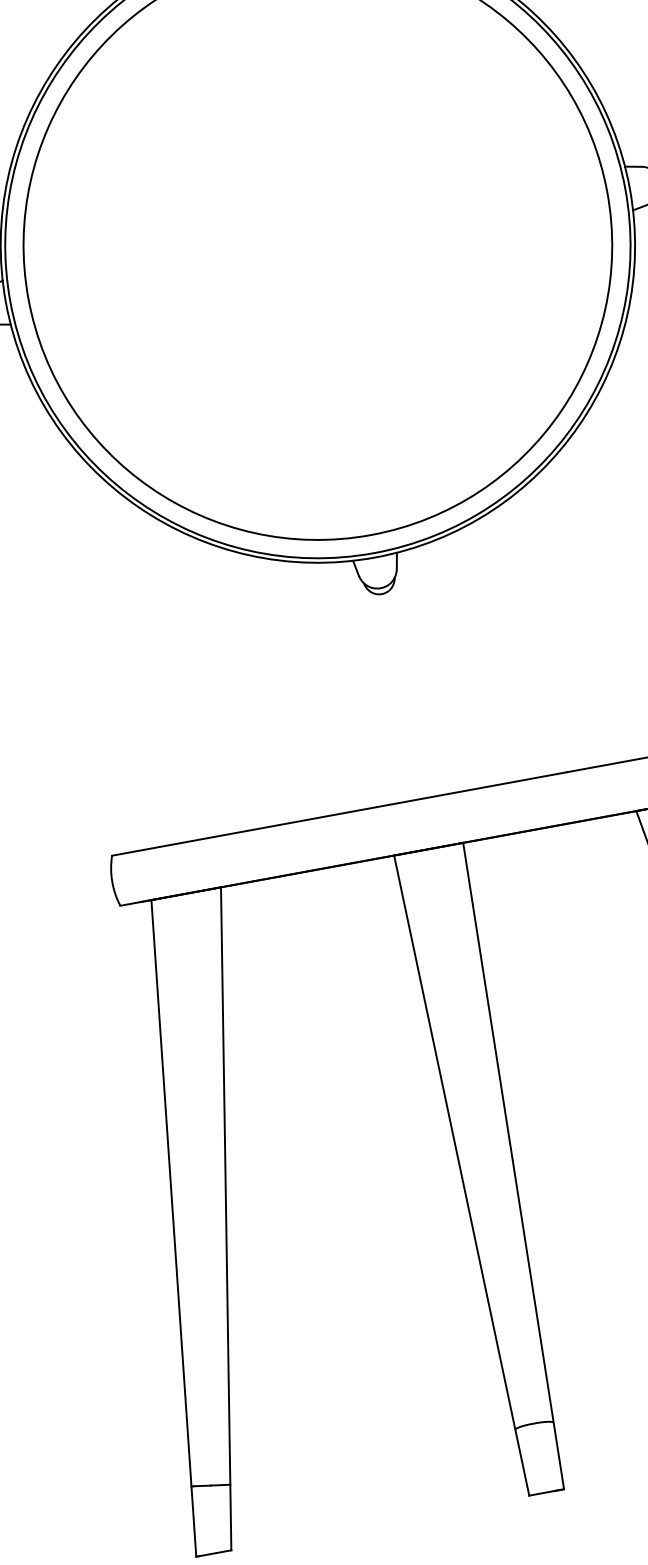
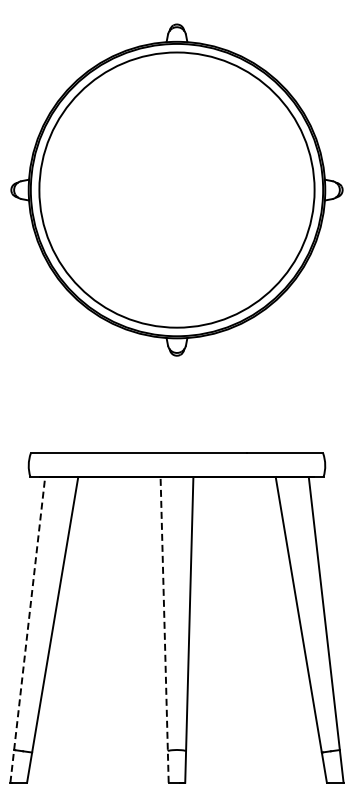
line: (461, 1174) -> (164, 629), solid -> dashed
line: (173, 1227) -> (27, 629), solid -> dashed

